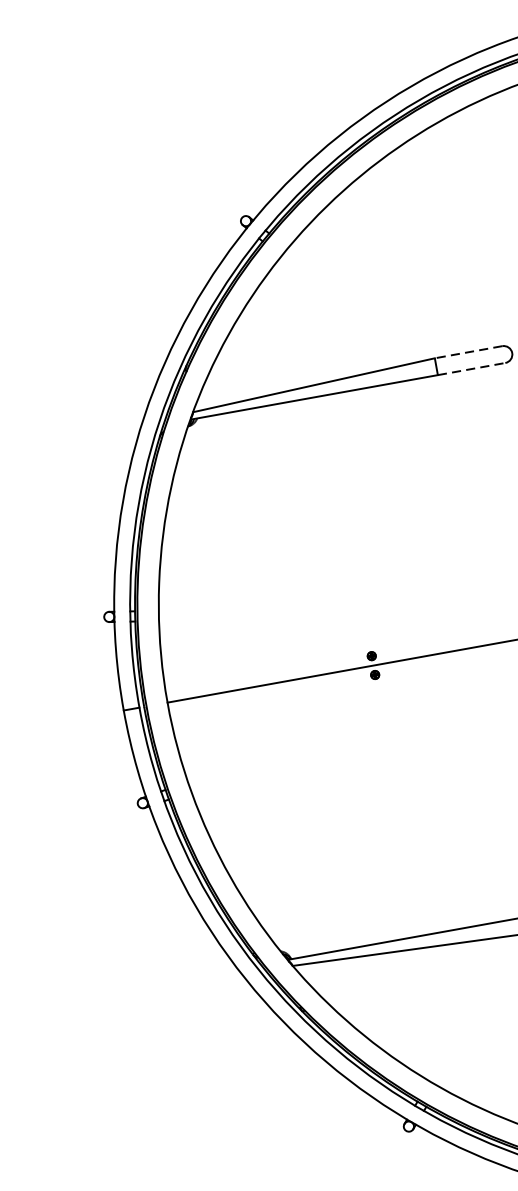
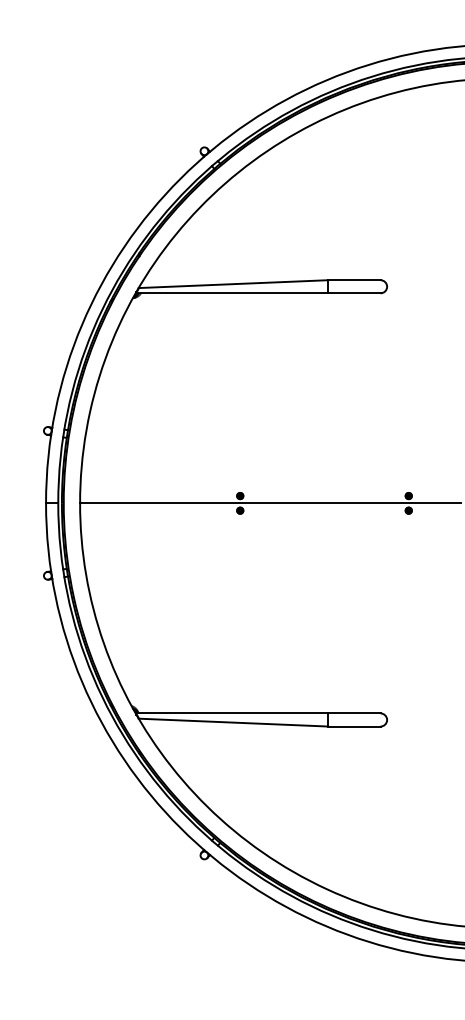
line: (467, 352) -> (353, 280), dashed -> solid
line: (471, 369) -> (354, 293), dashed -> solid

